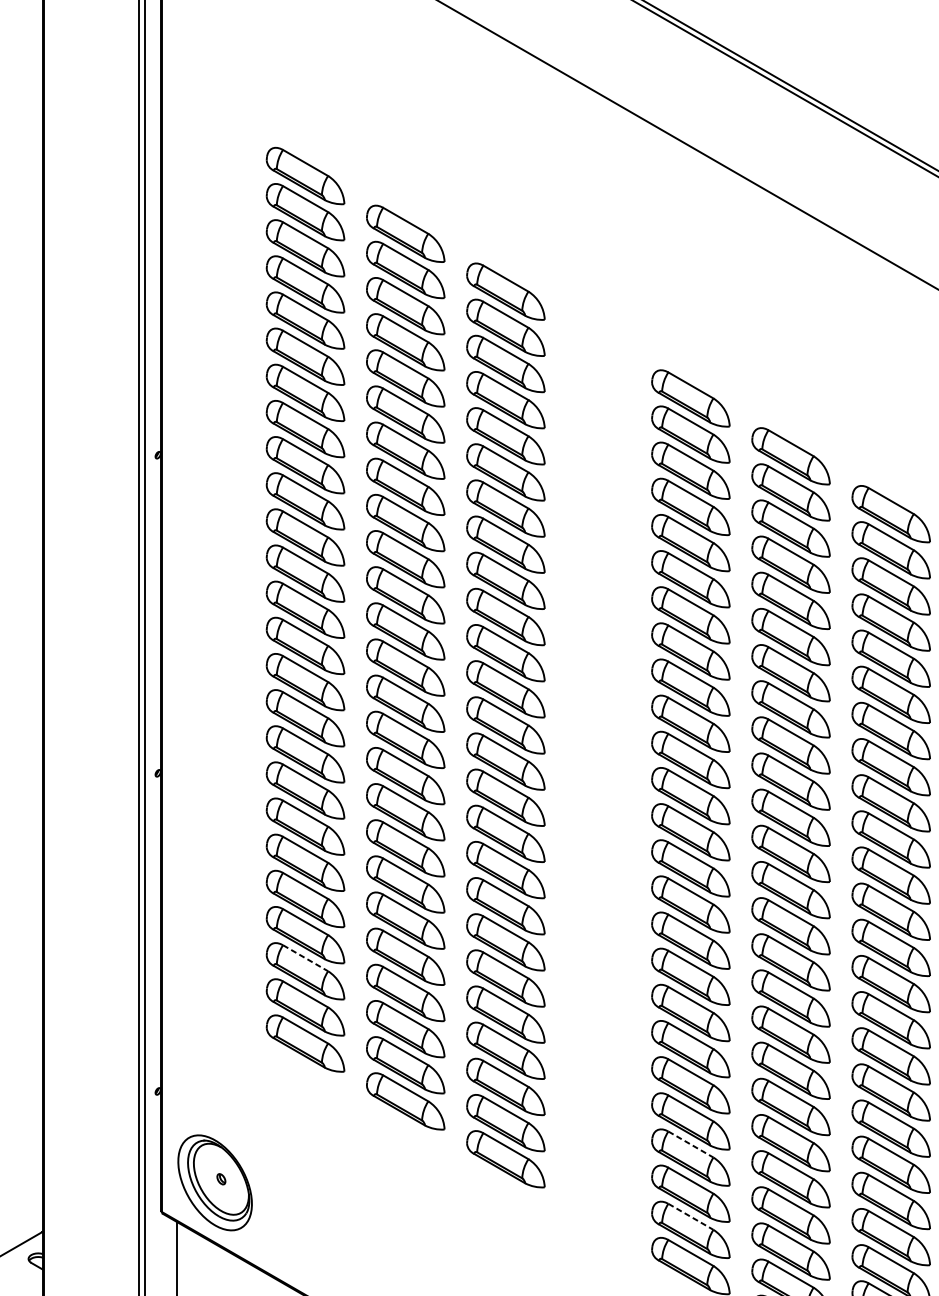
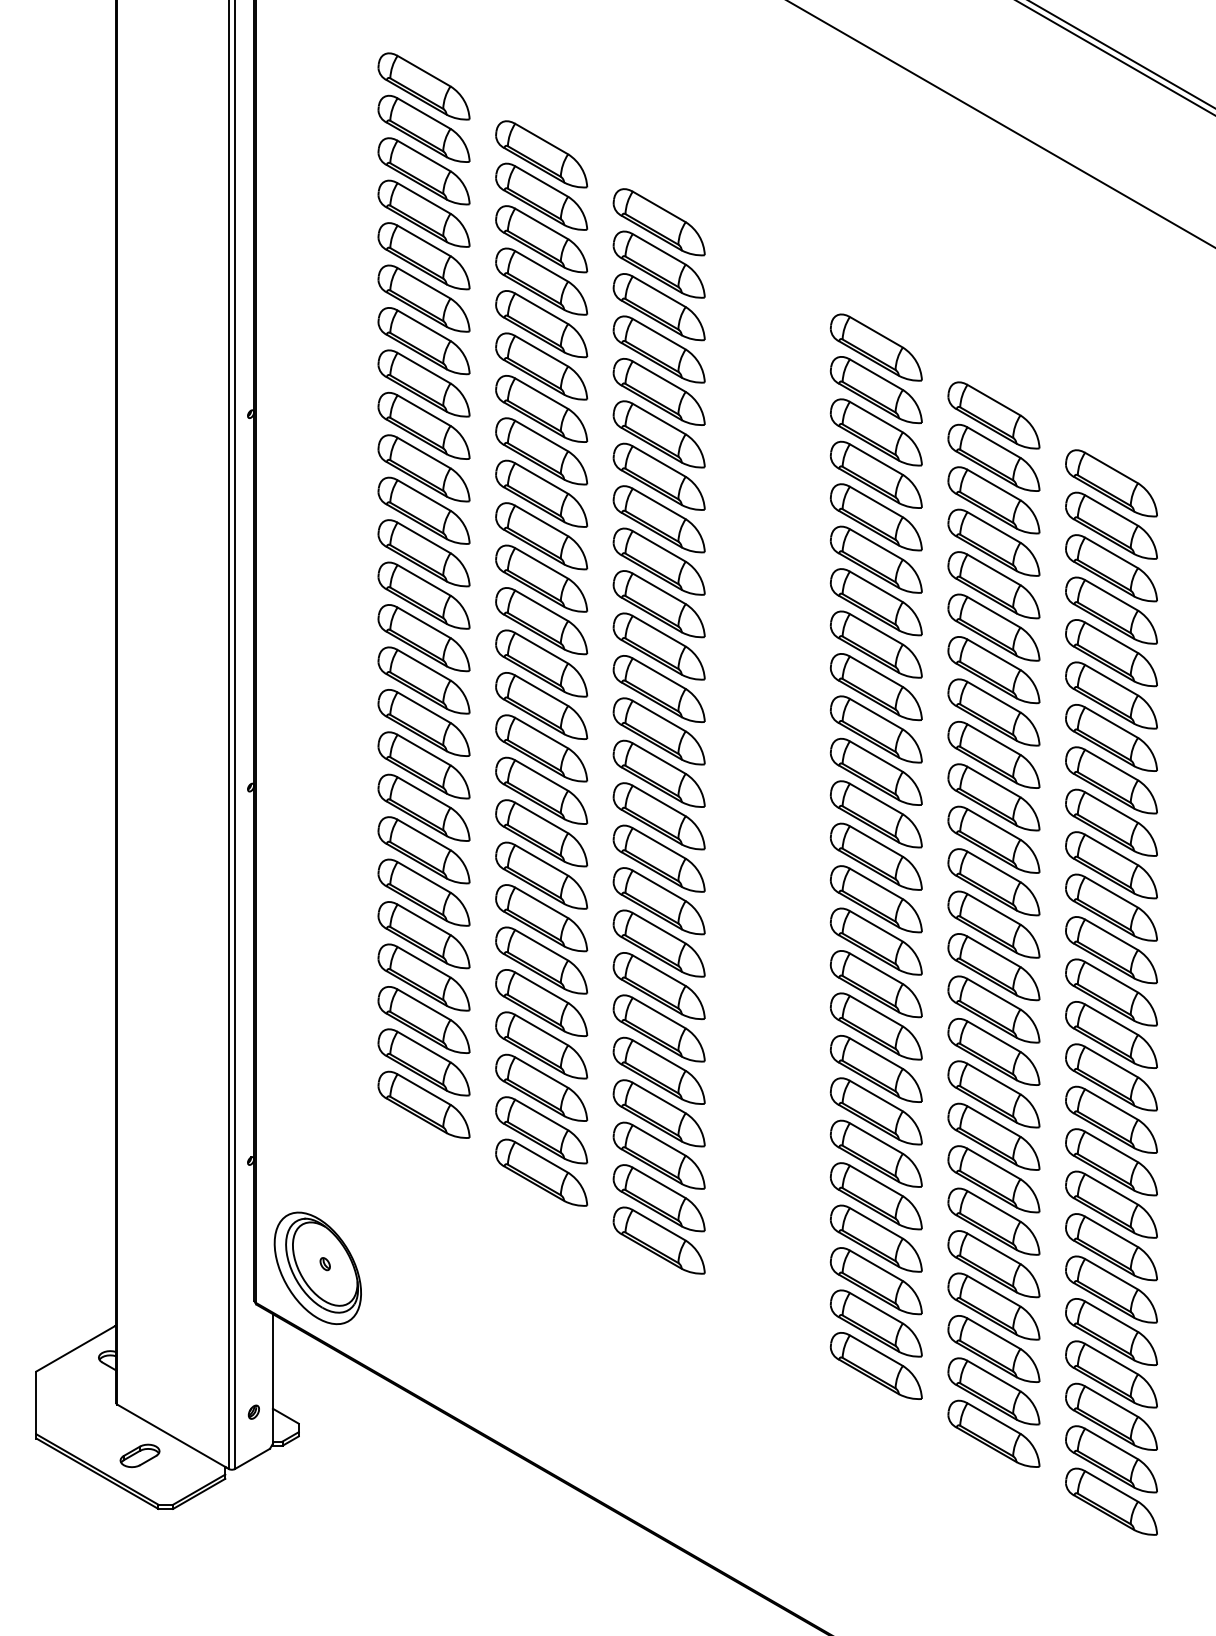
line: (305, 958) -> (424, 1004), dashed -> solid
line: (691, 1144) -> (876, 1223), dashed -> solid
line: (691, 1217) -> (876, 1308), dashed -> solid

